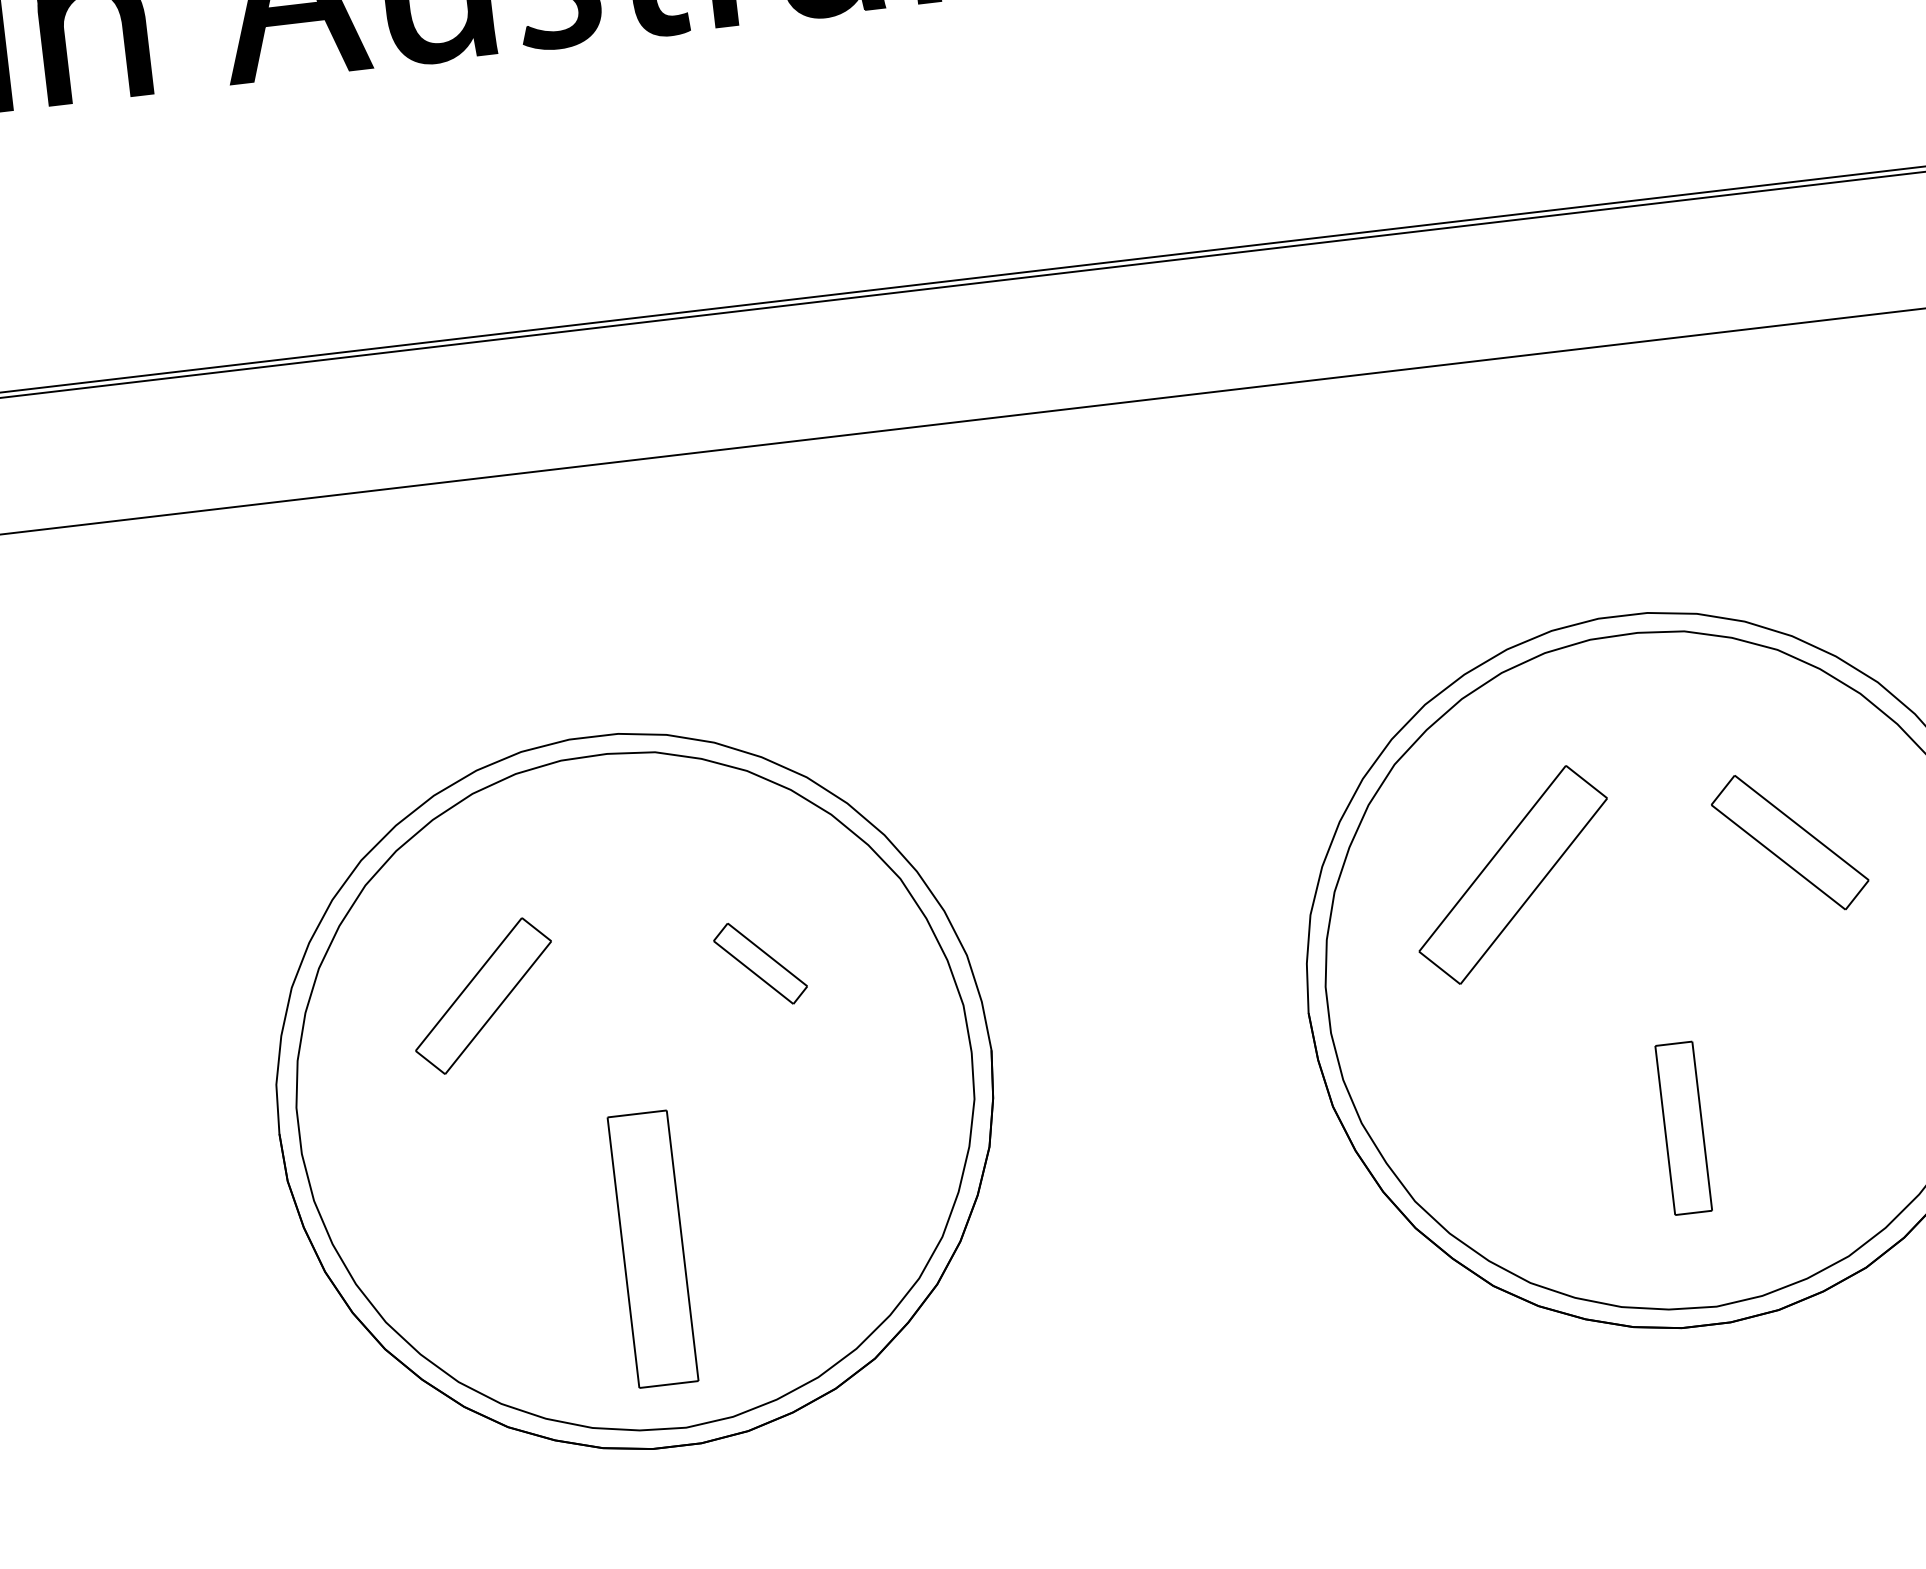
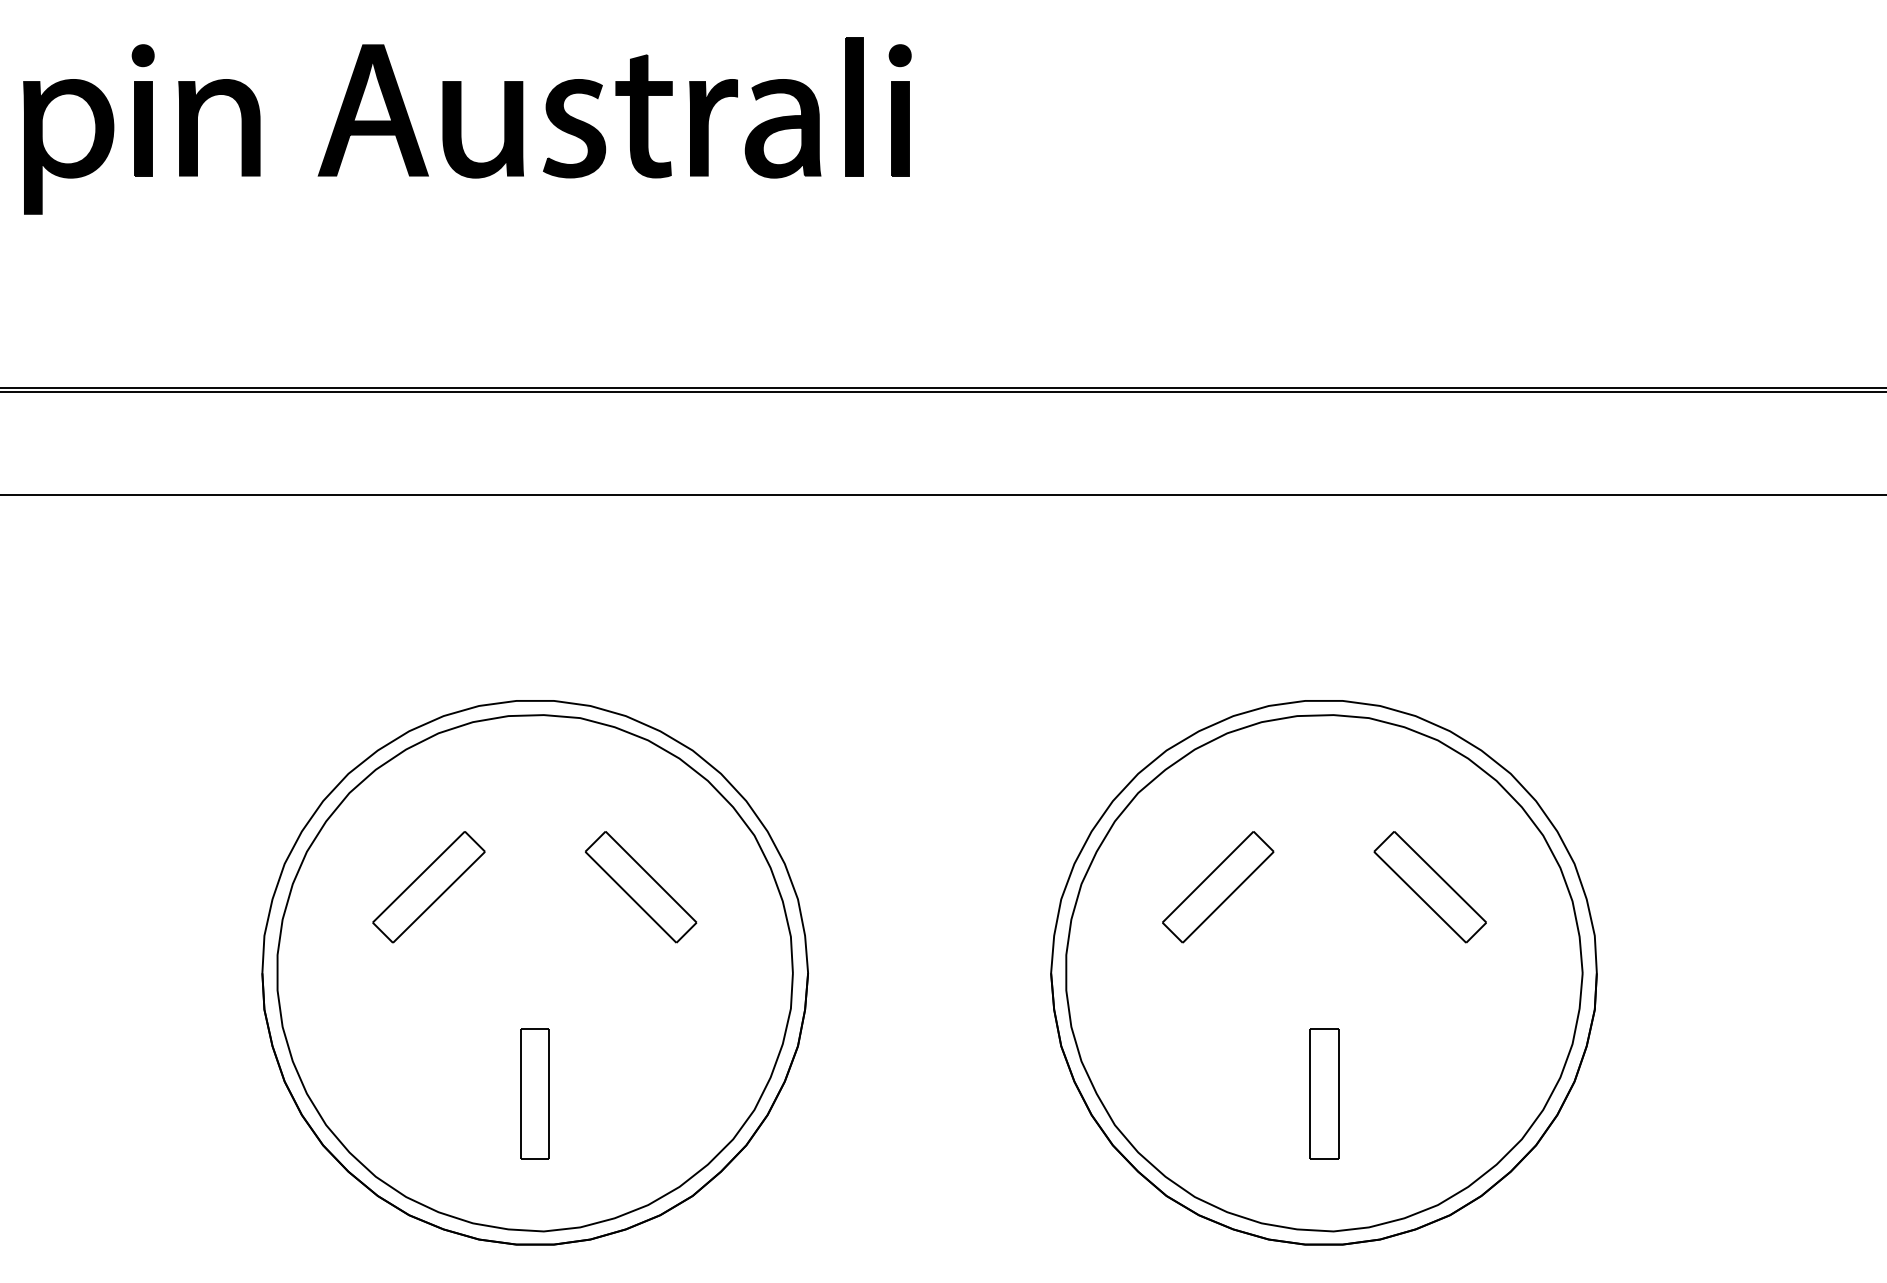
part: (1513, 875) -> (1218, 887), size x0.71
part: (760, 963) -> (641, 887), size x1.67
part: (652, 1249) -> (534, 1093), size x0.62

